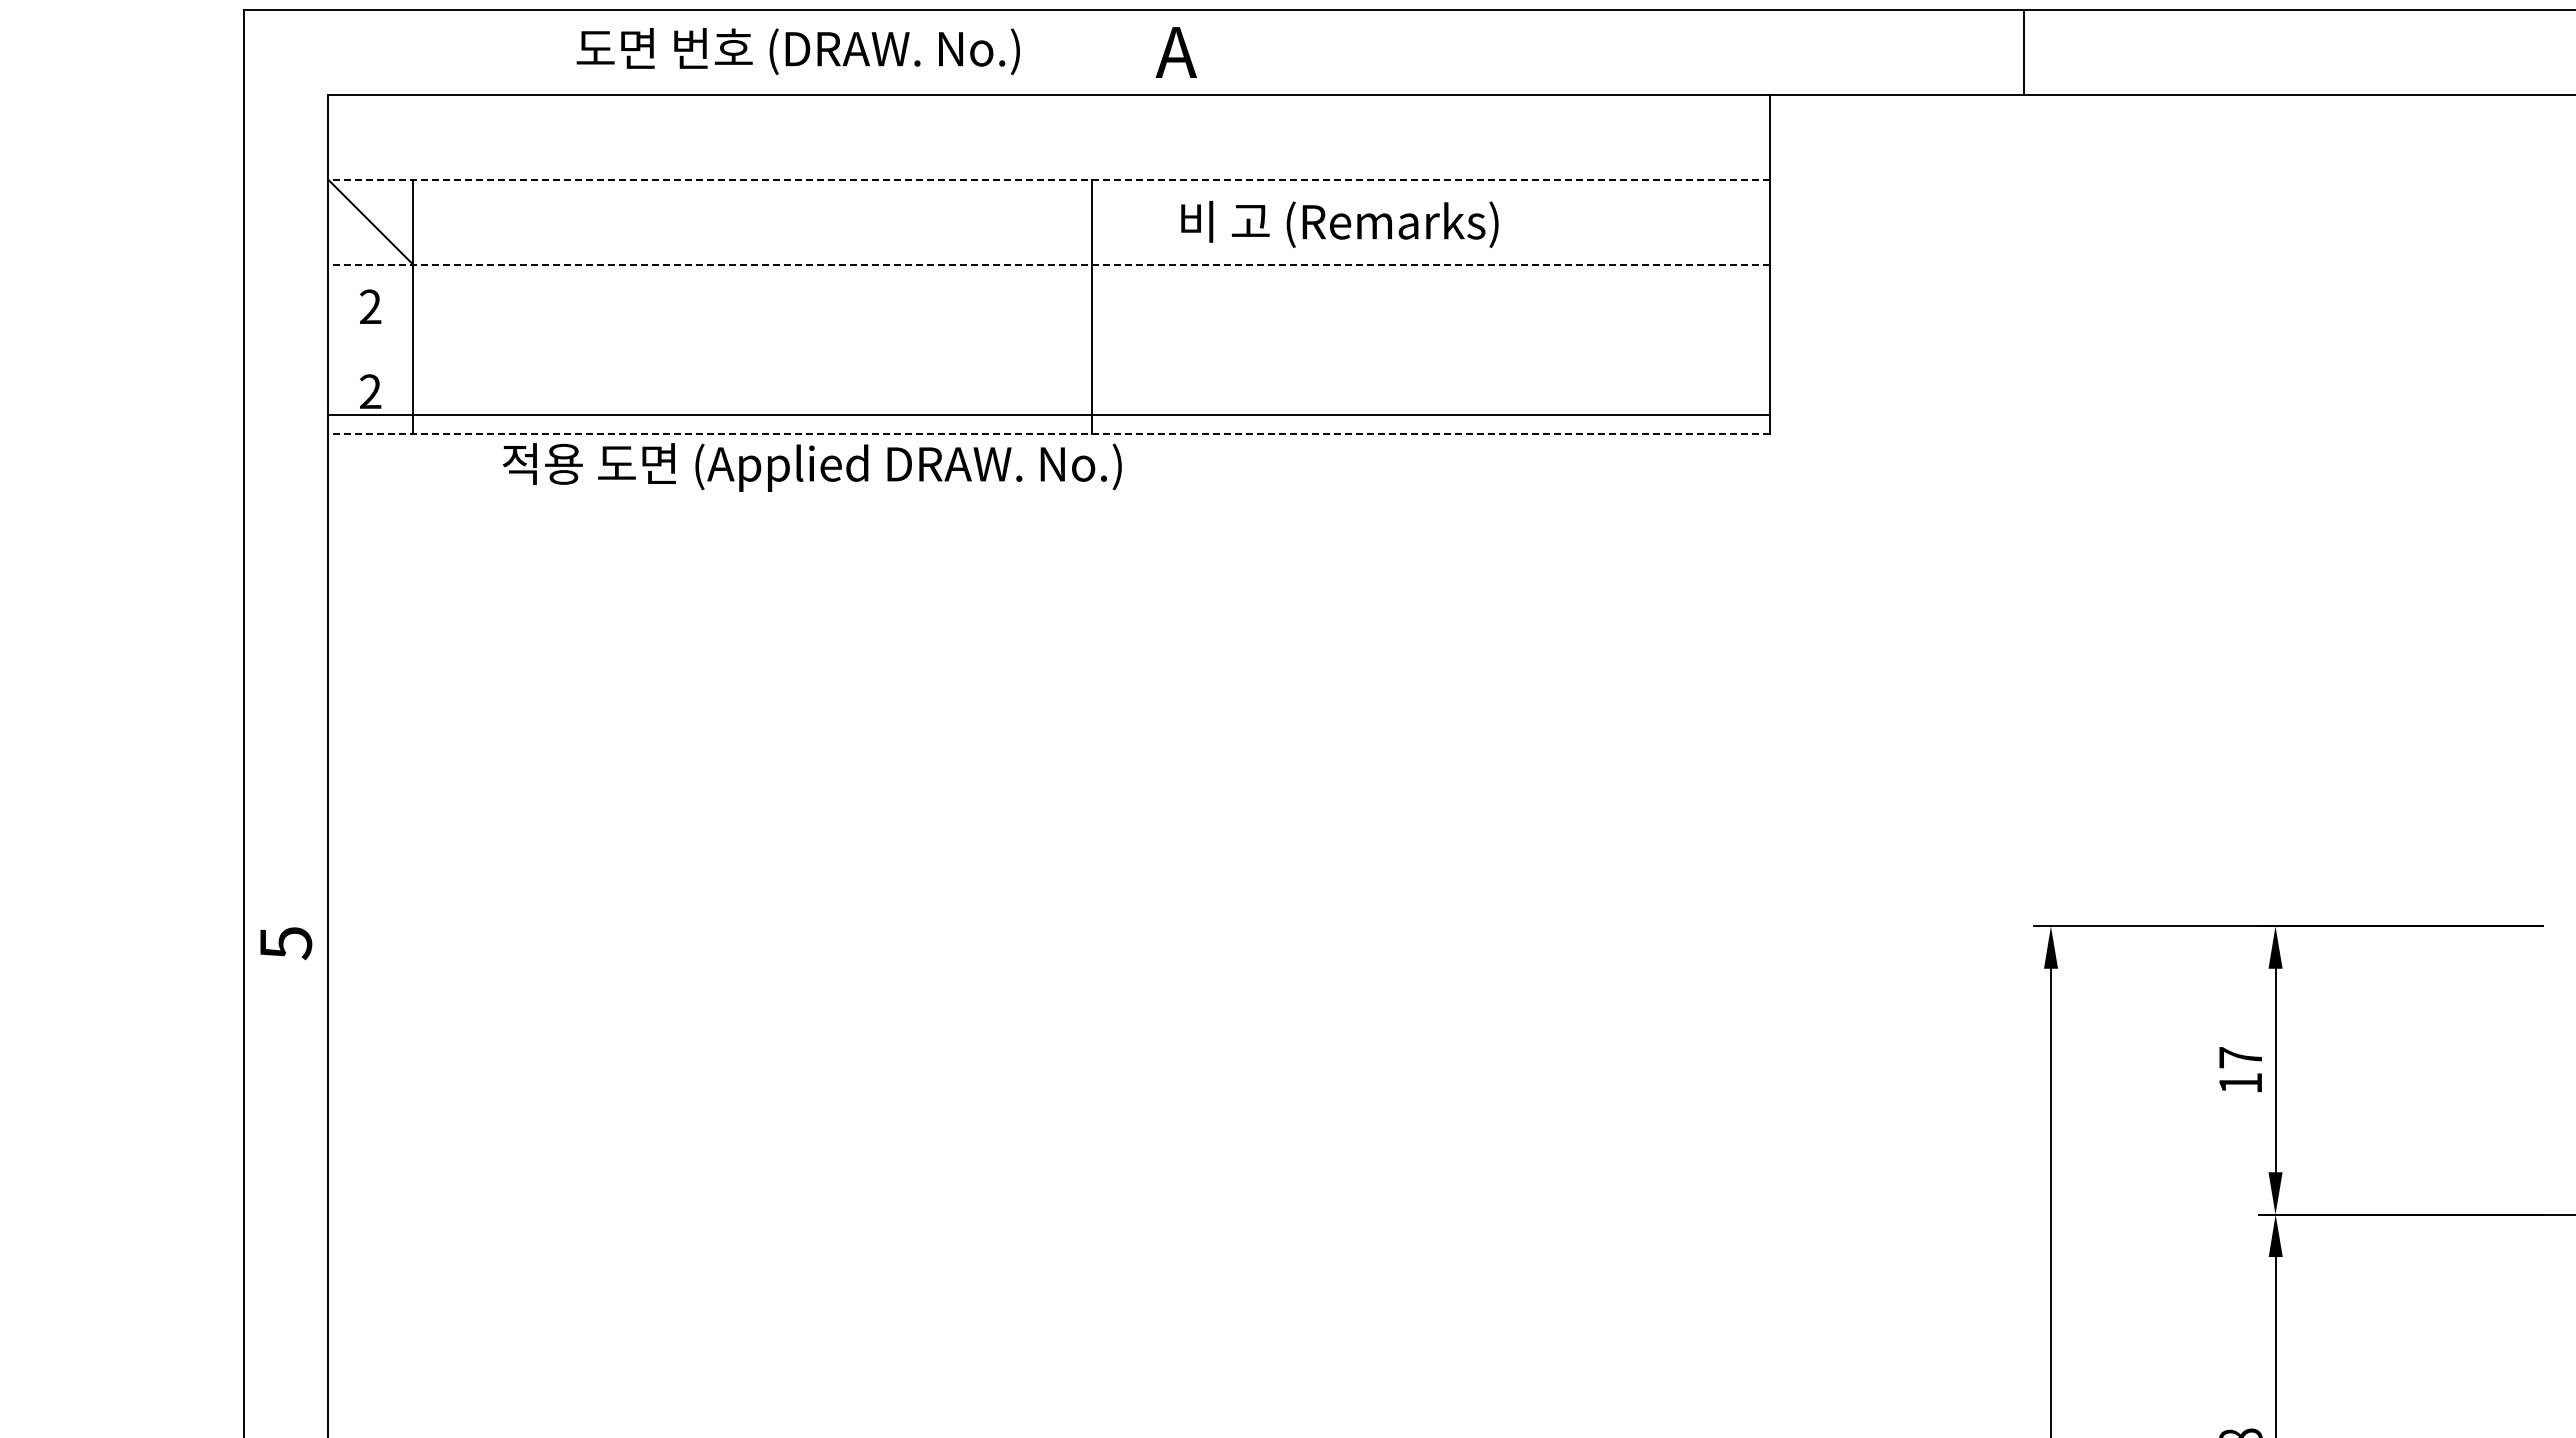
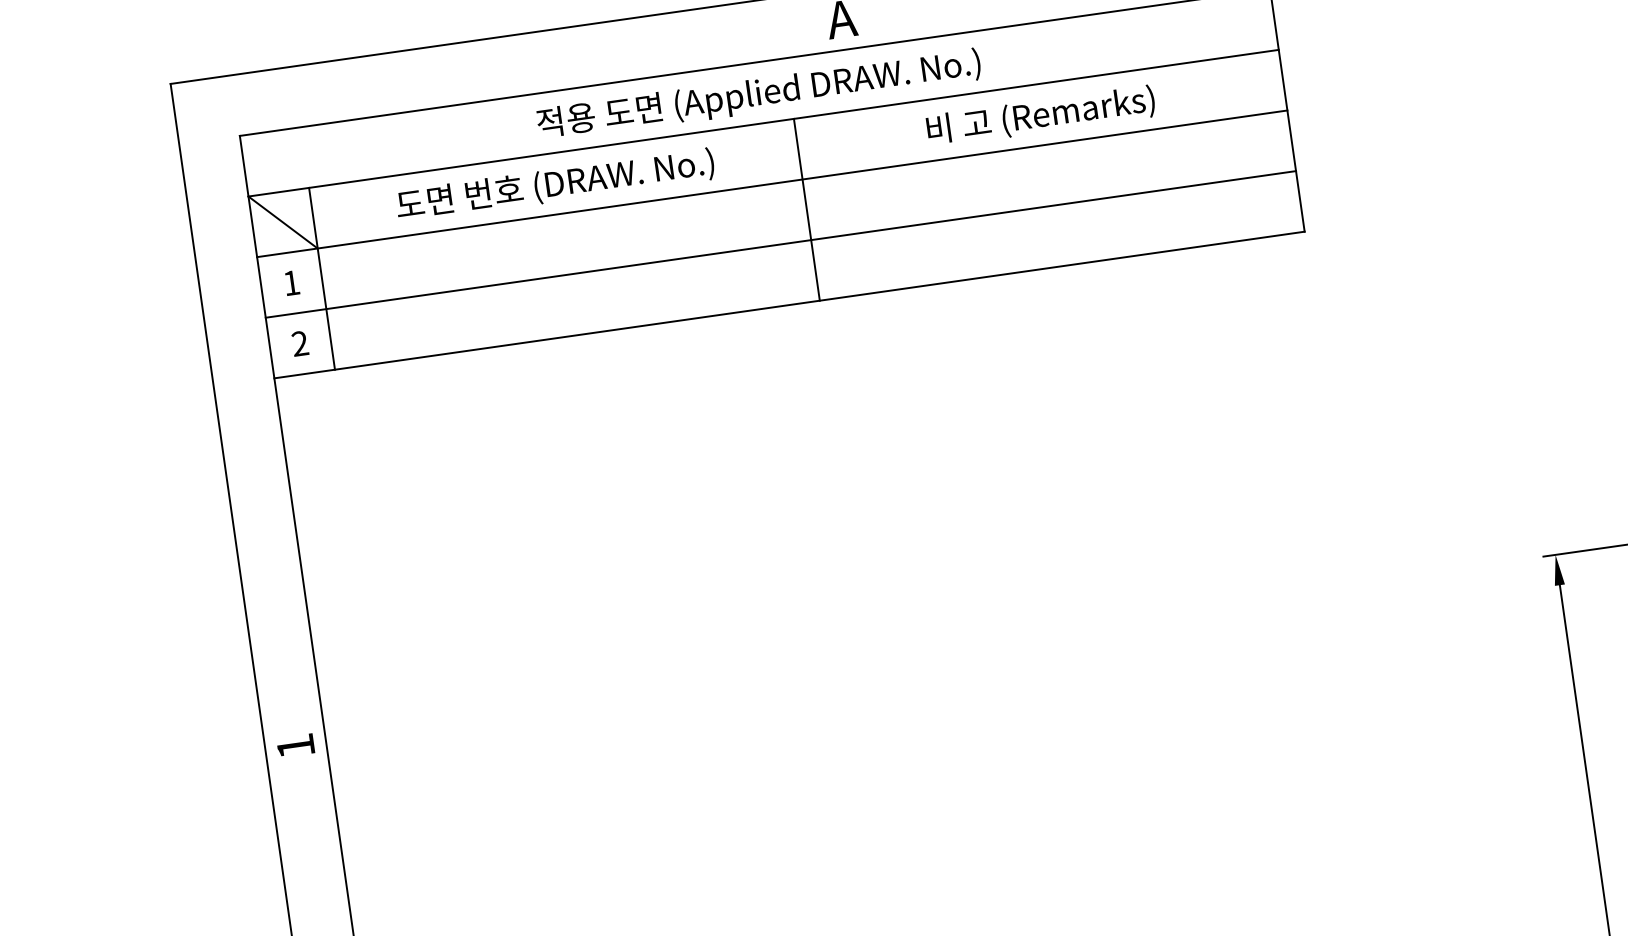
text: (797, 51) -> (554, 185), moved
line: (1049, 179) -> (763, 122), dashed -> solid
text: (1339, 223) -> (1040, 115), moved
line: (1049, 264) -> (772, 183), dashed -> solid
text: (370, 306) -> (291, 282), 2 -> 1
line: (1048, 415) -> (780, 244), moved
line: (1049, 434) -> (789, 305), dashed -> solid
text: (811, 467) -> (758, 95), moved
text: (286, 943) -> (296, 746), 5 -> 1

